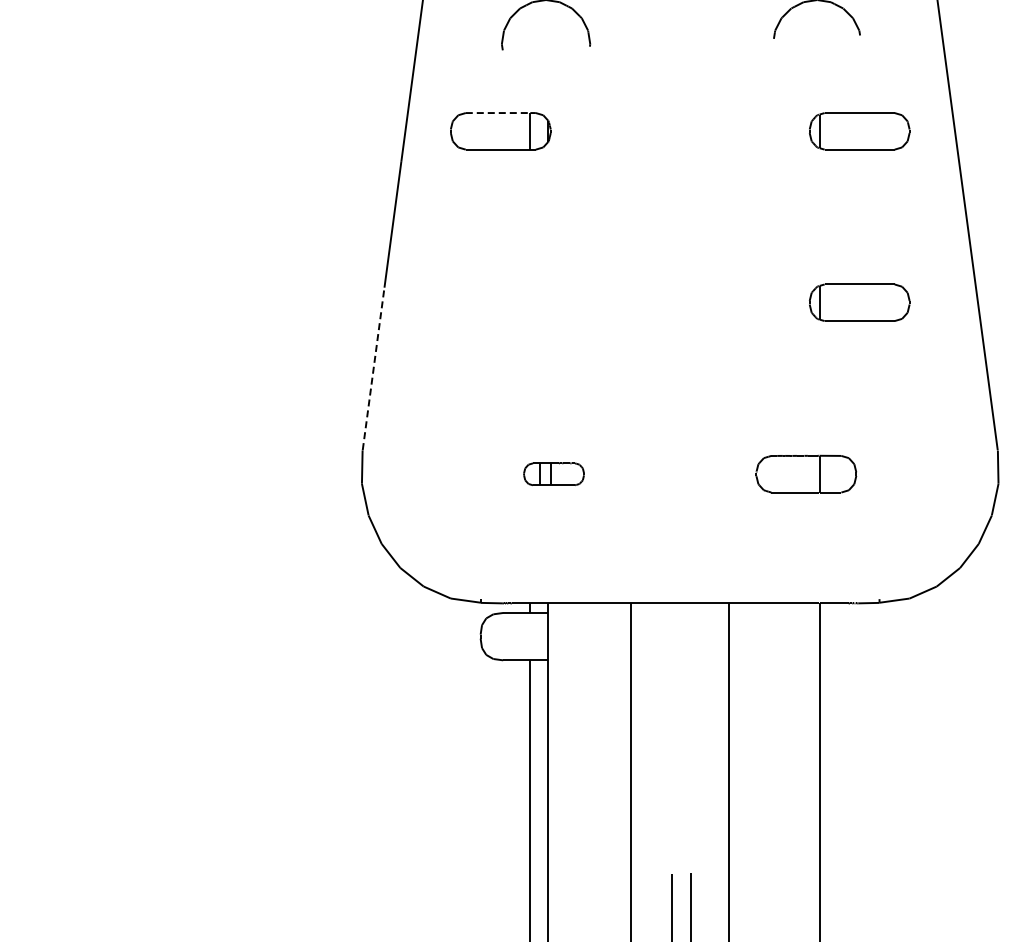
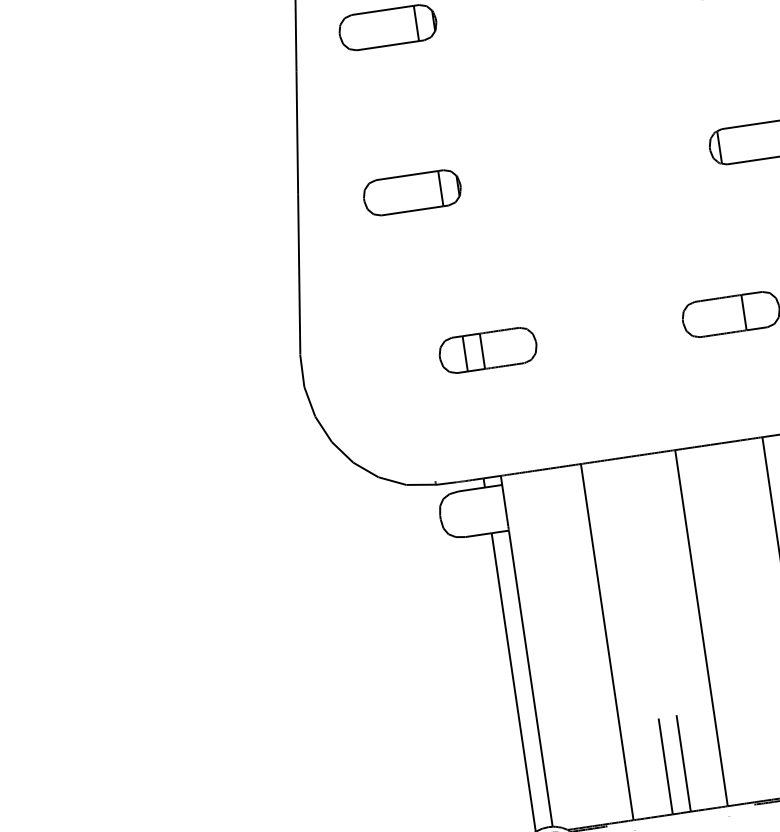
line: (498, 113) -> (383, 10), dashed -> solid
part: (500, 302) -> (412, 192), added
line: (373, 368) -> (299, 274), dashed -> solid
part: (553, 474) -> (487, 350), size x1.67

